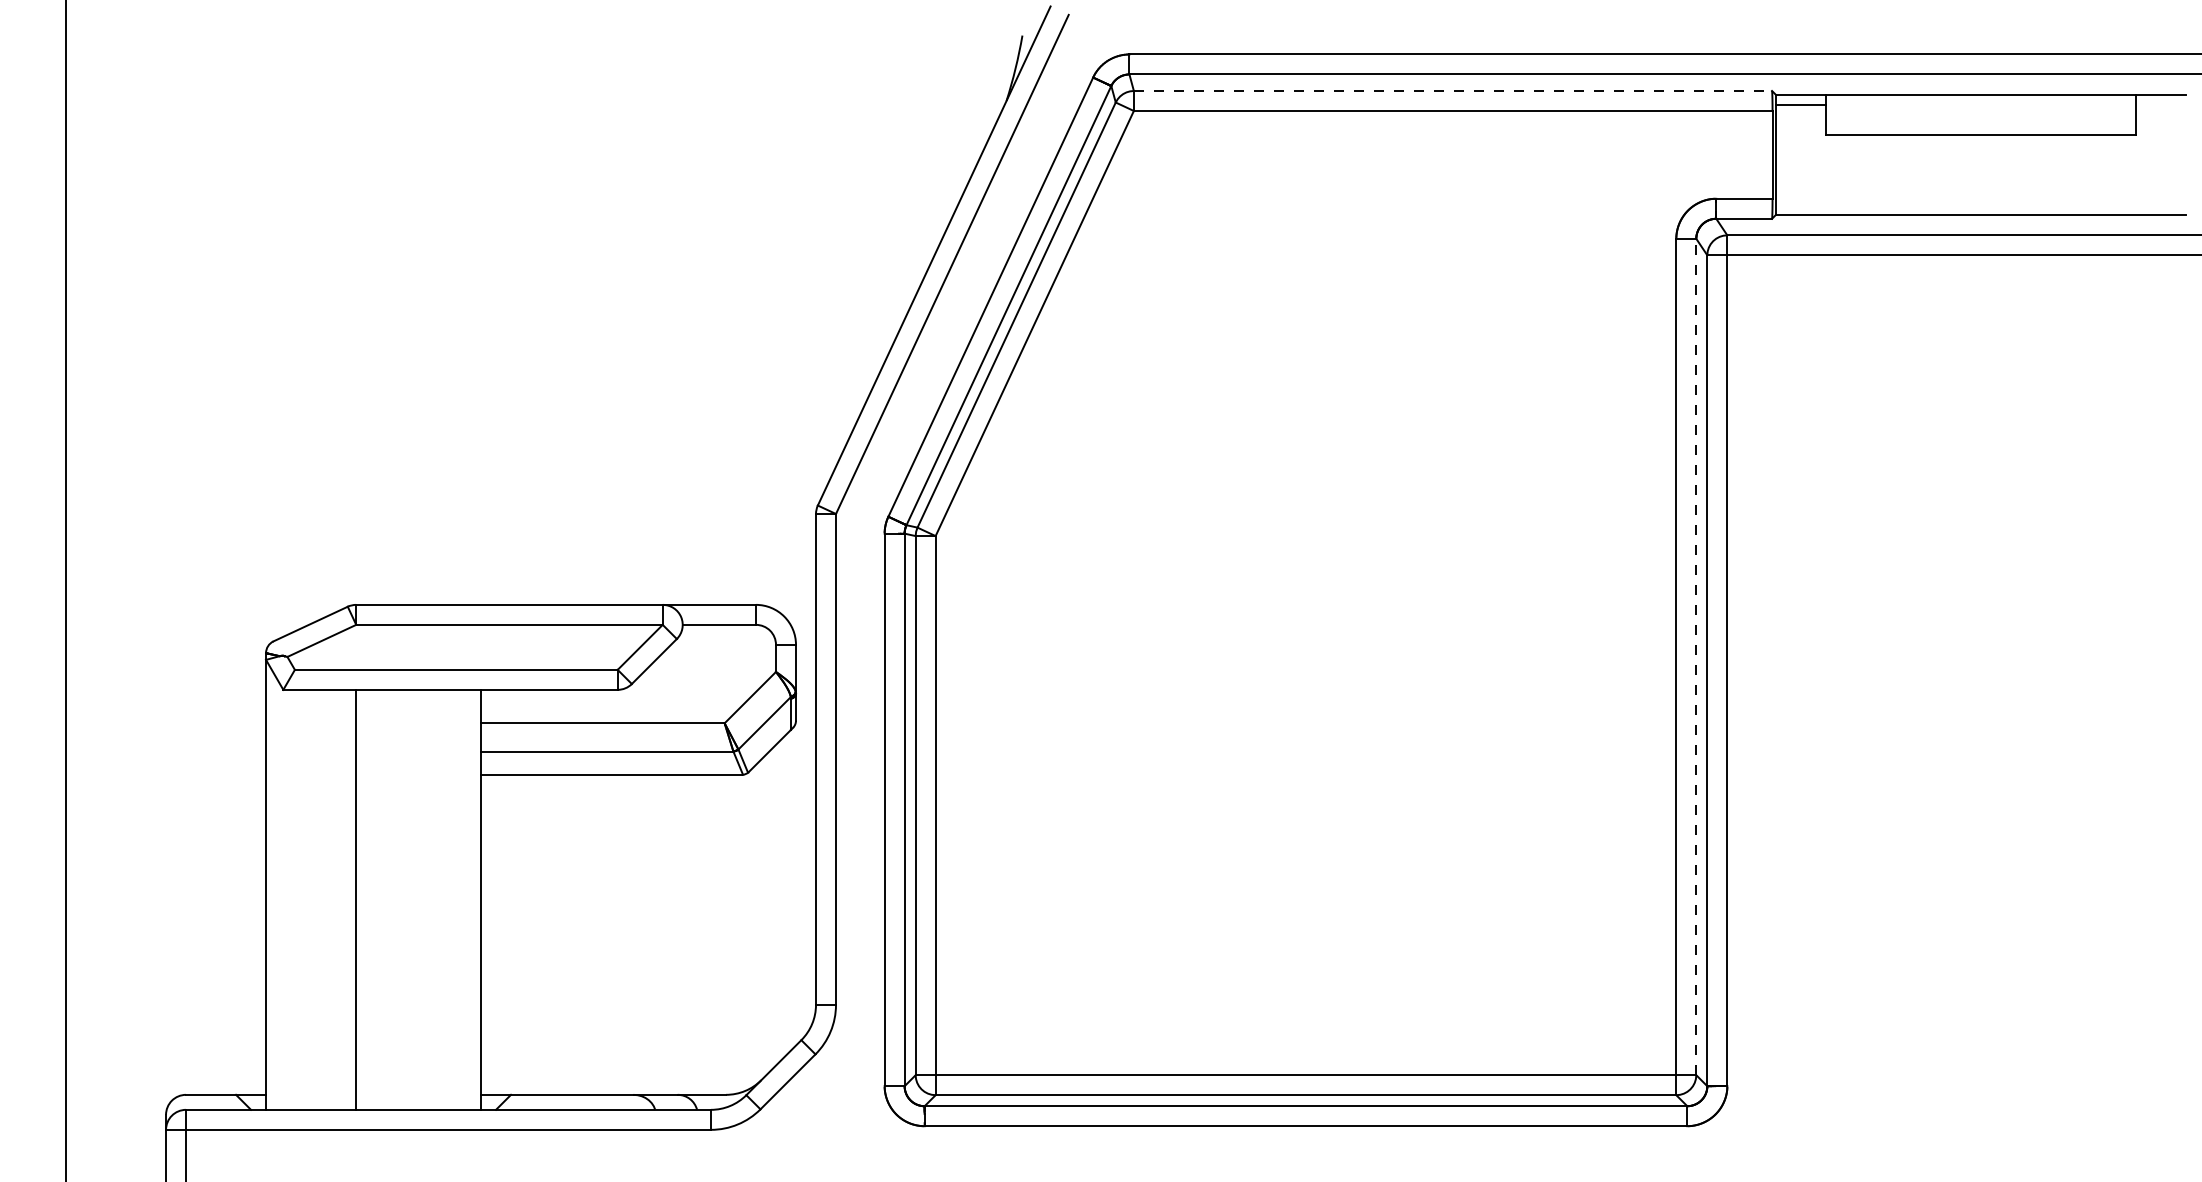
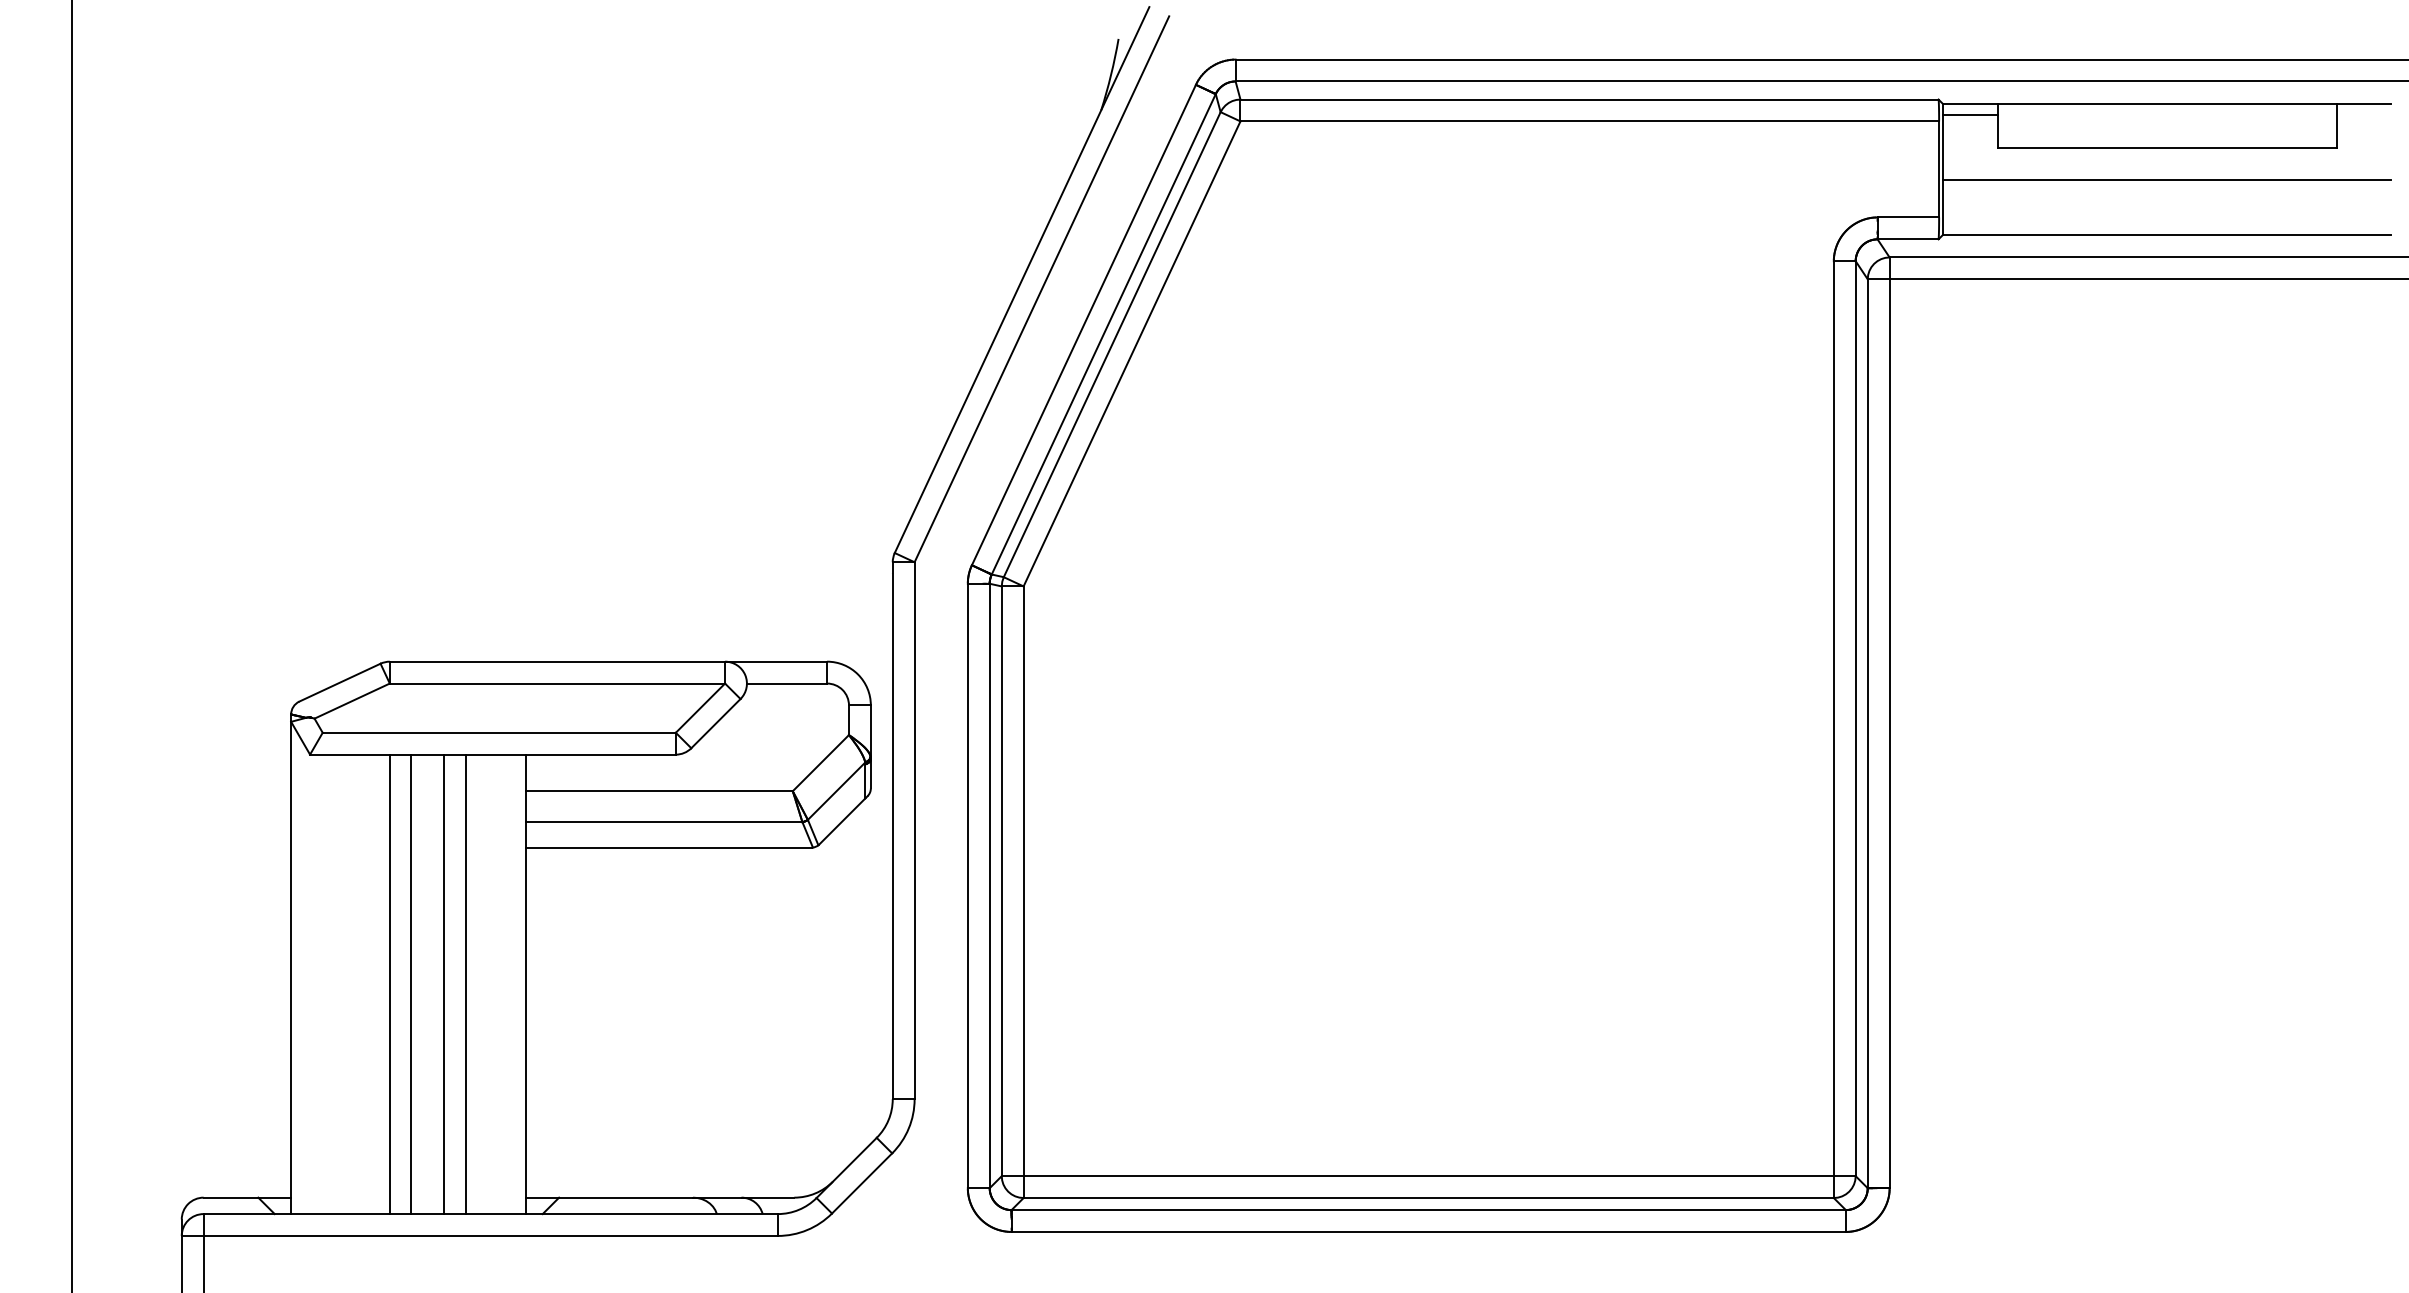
line: (1453, 90) -> (1590, 99), dashed -> solid
line: (1980, 164) -> (2166, 179), added
line: (1696, 656) -> (1855, 718), dashed -> solid
line: (376, 899) -> (411, 983), added
line: (406, 899) -> (444, 983), added
line: (426, 899) -> (466, 983), added

